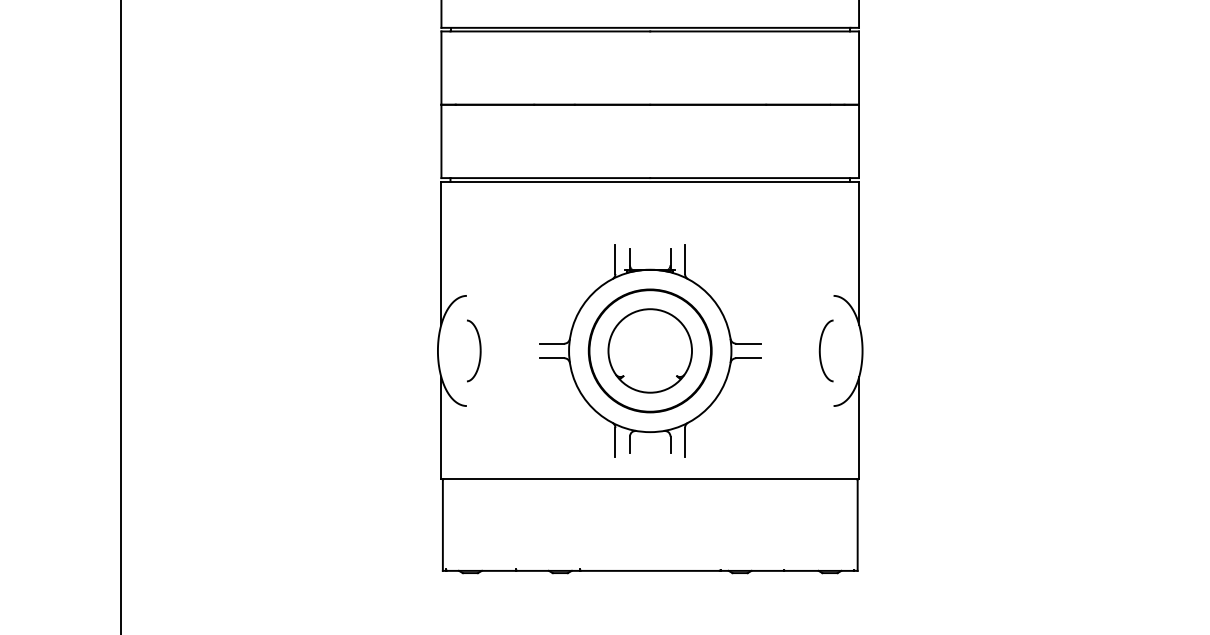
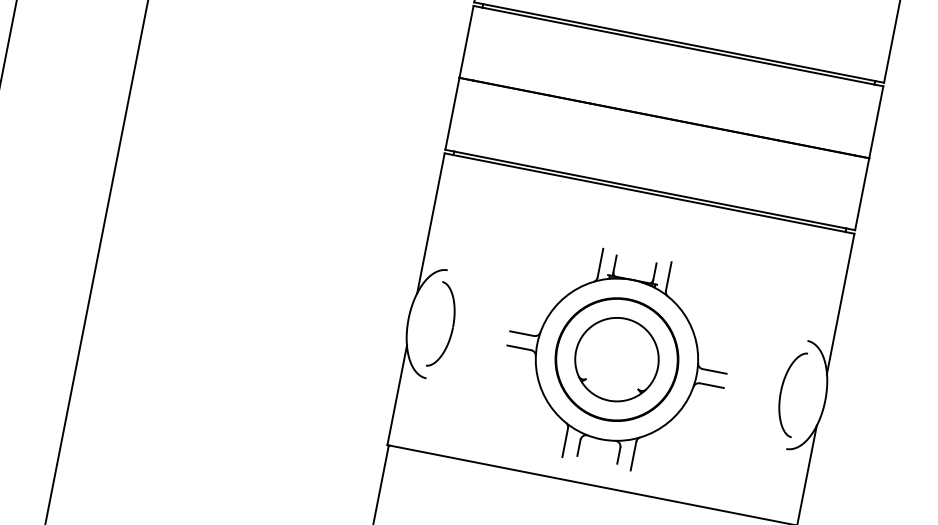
part: (474, 350) -> (444, 325), size x1.4
part: (825, 350) -> (789, 392), size x1.4

